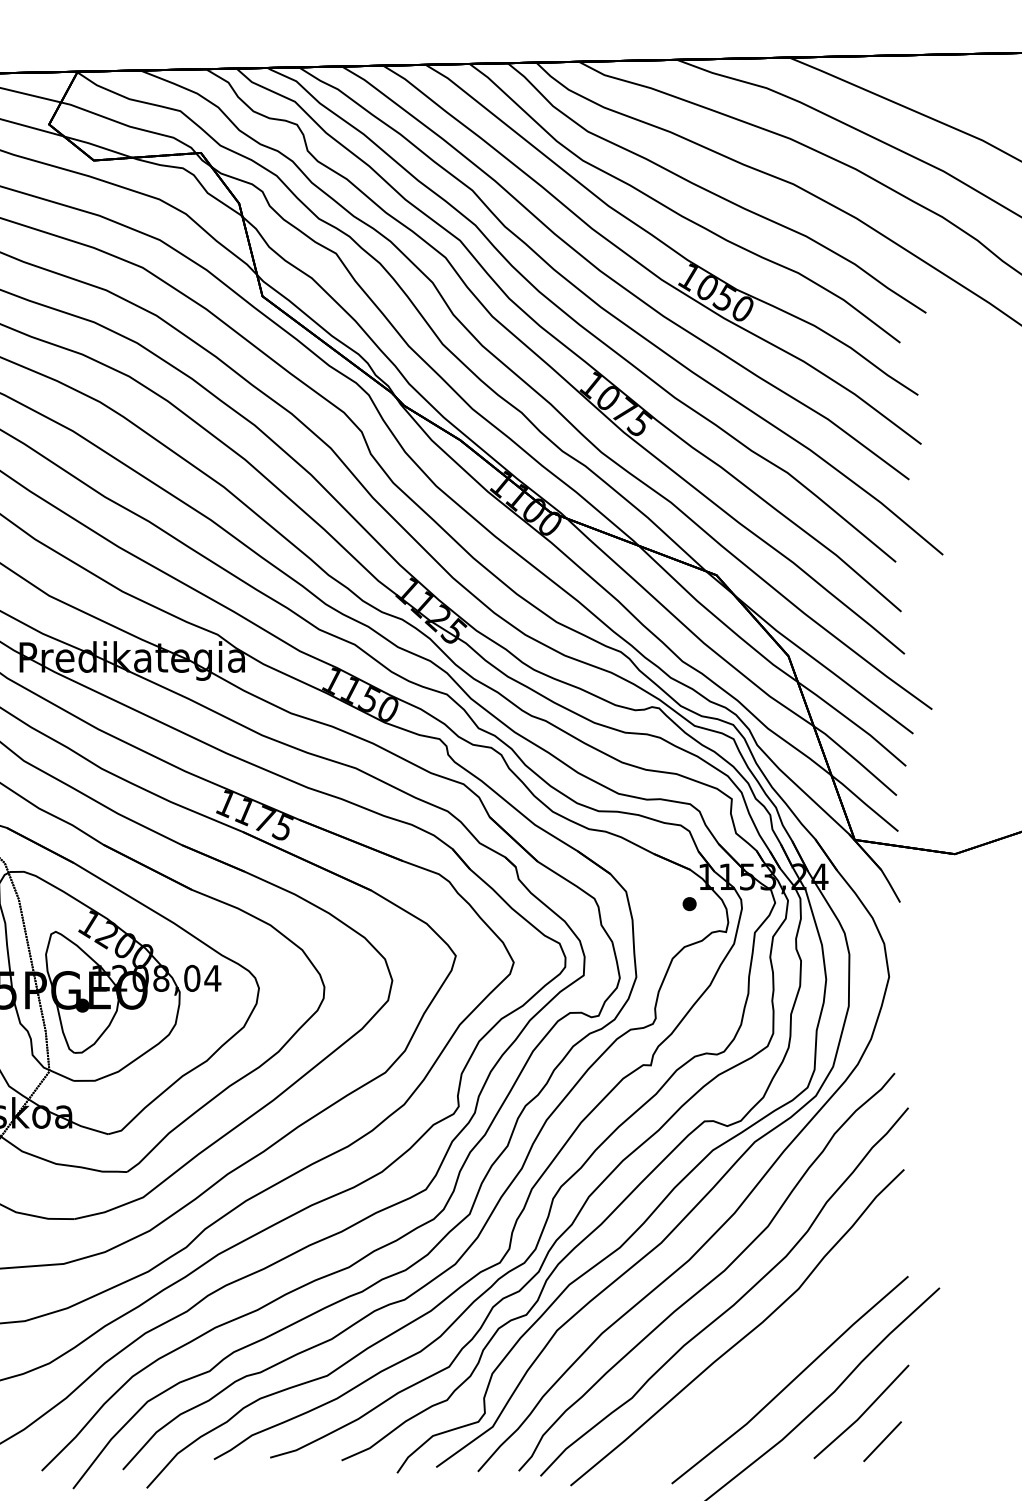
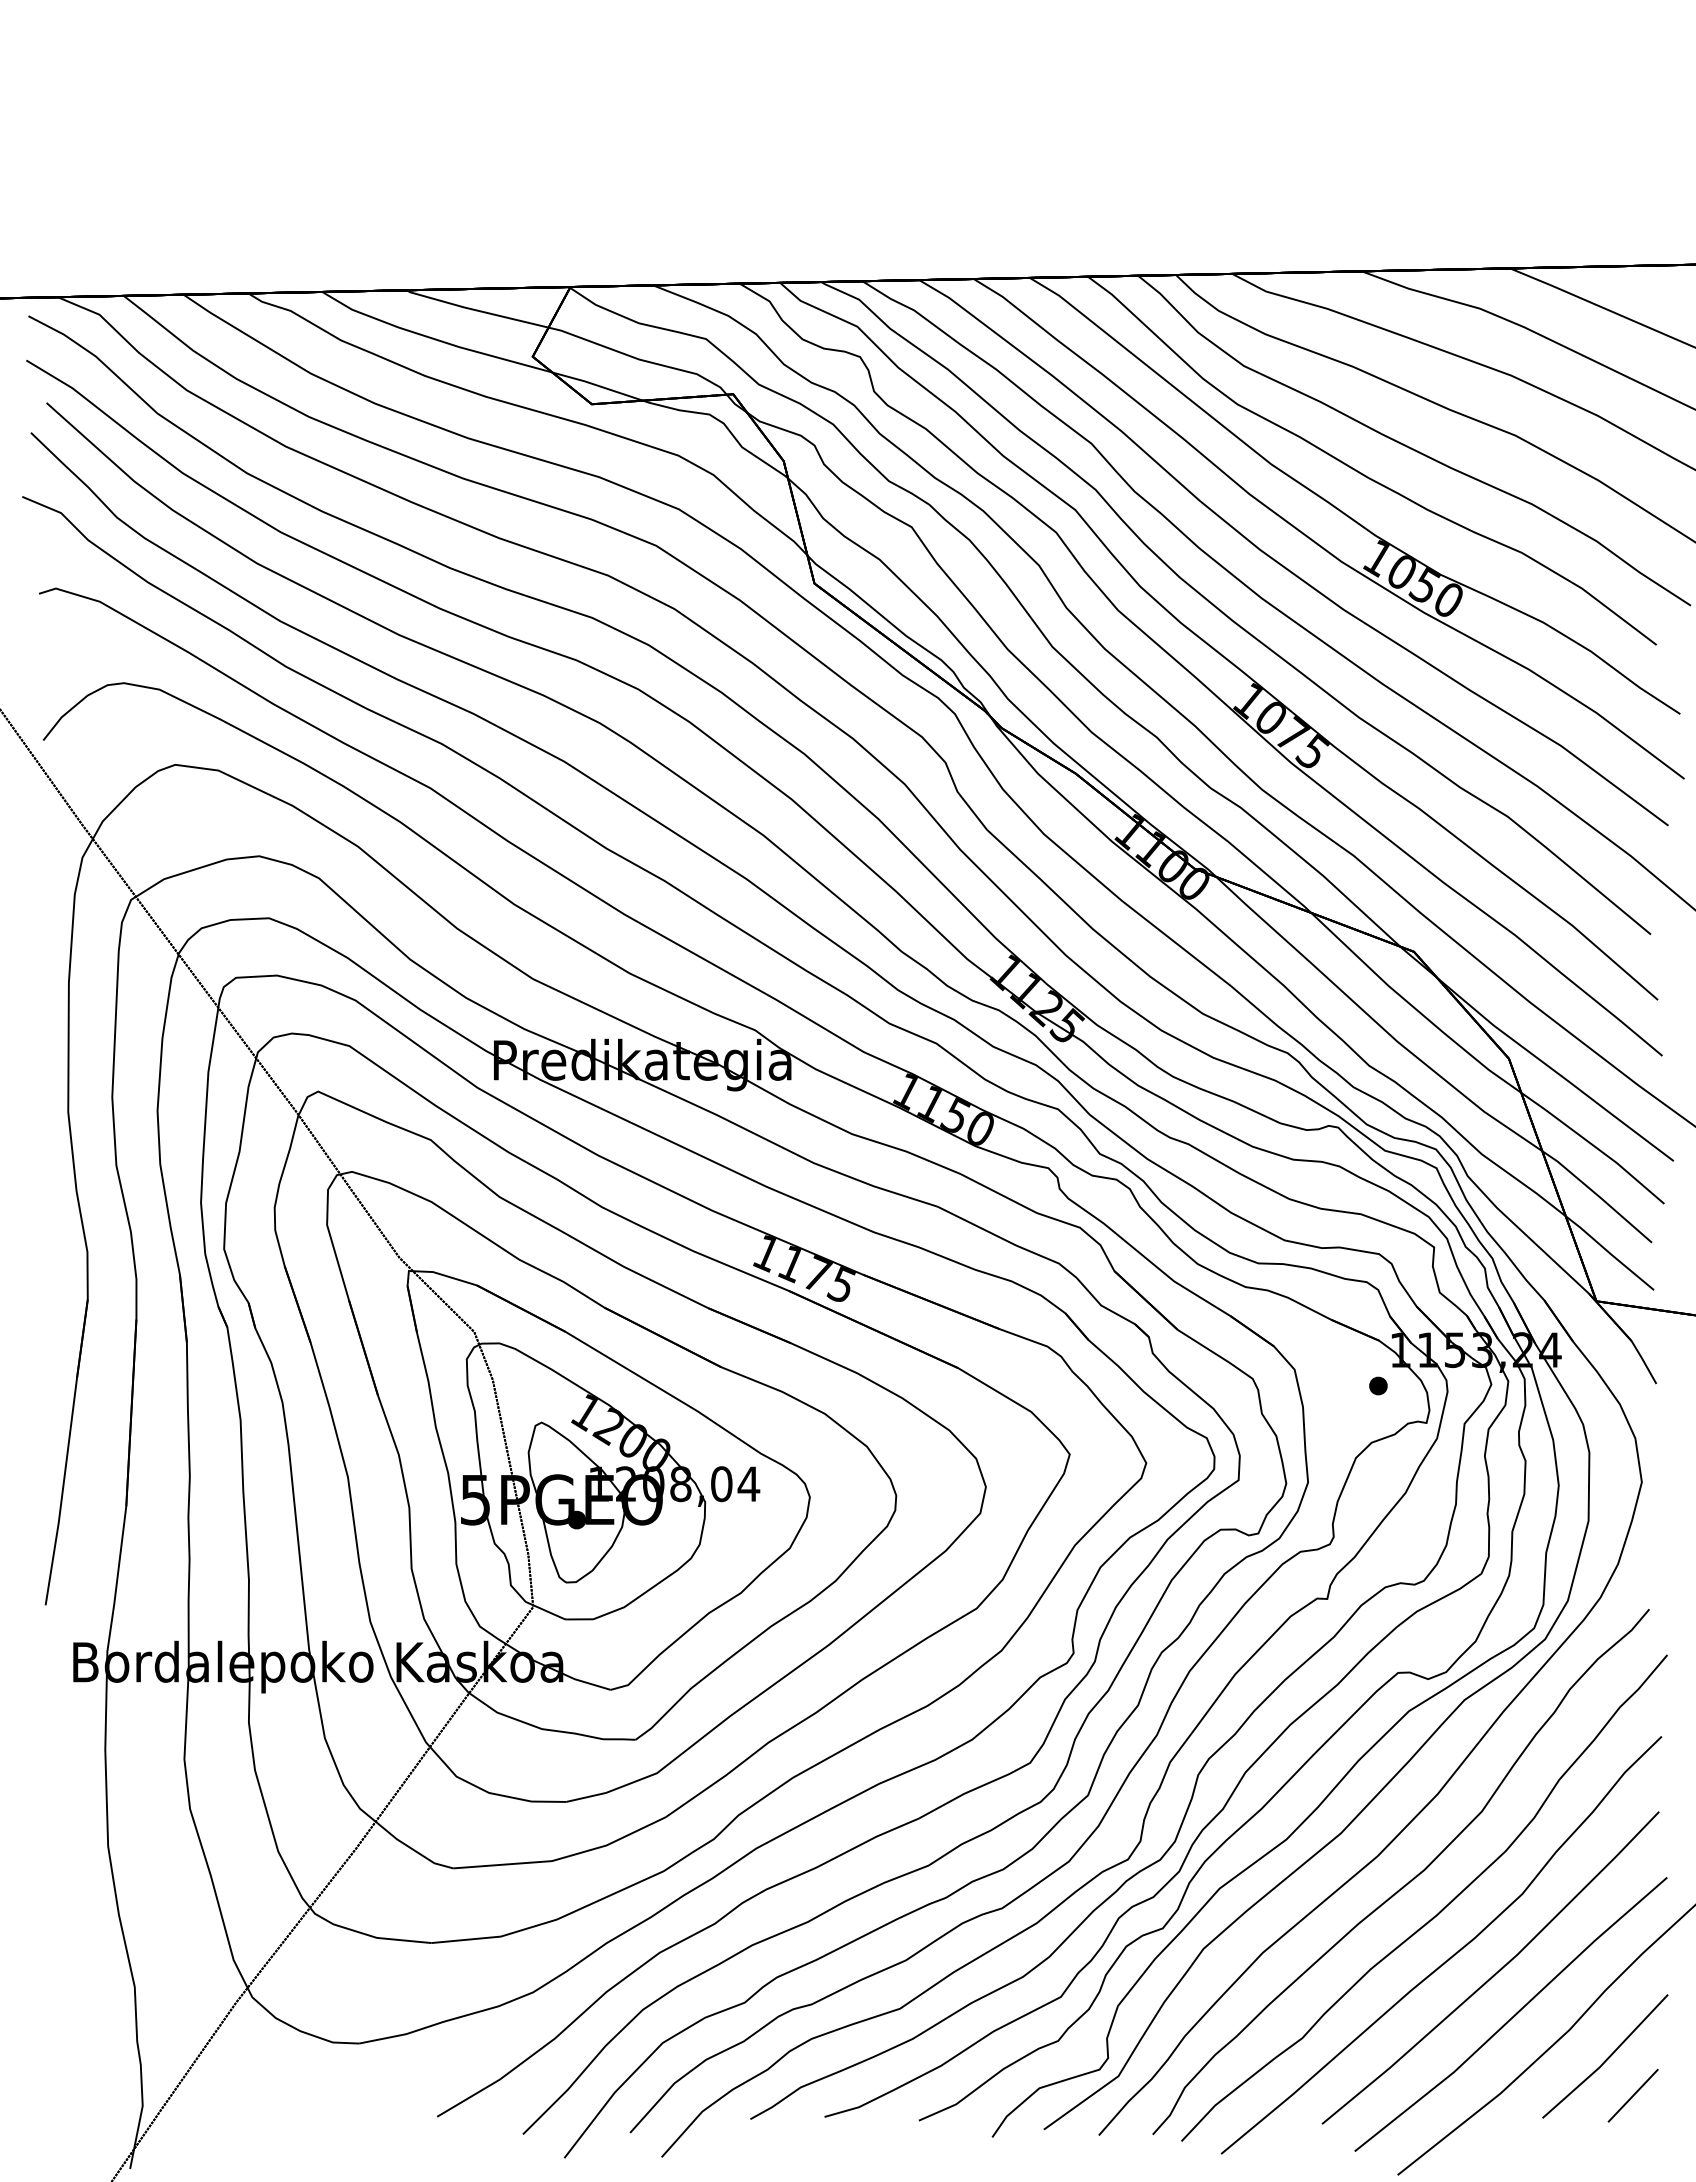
line: (778, 1348) -> (1495, 1972), added

